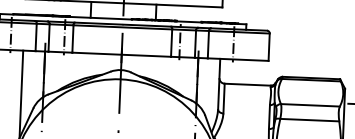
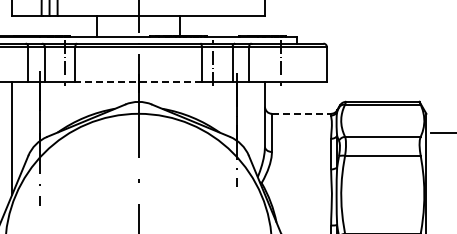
line: (121, 54) -> (138, 82), solid -> dashed
line: (247, 84) -> (301, 113), solid -> dashed

